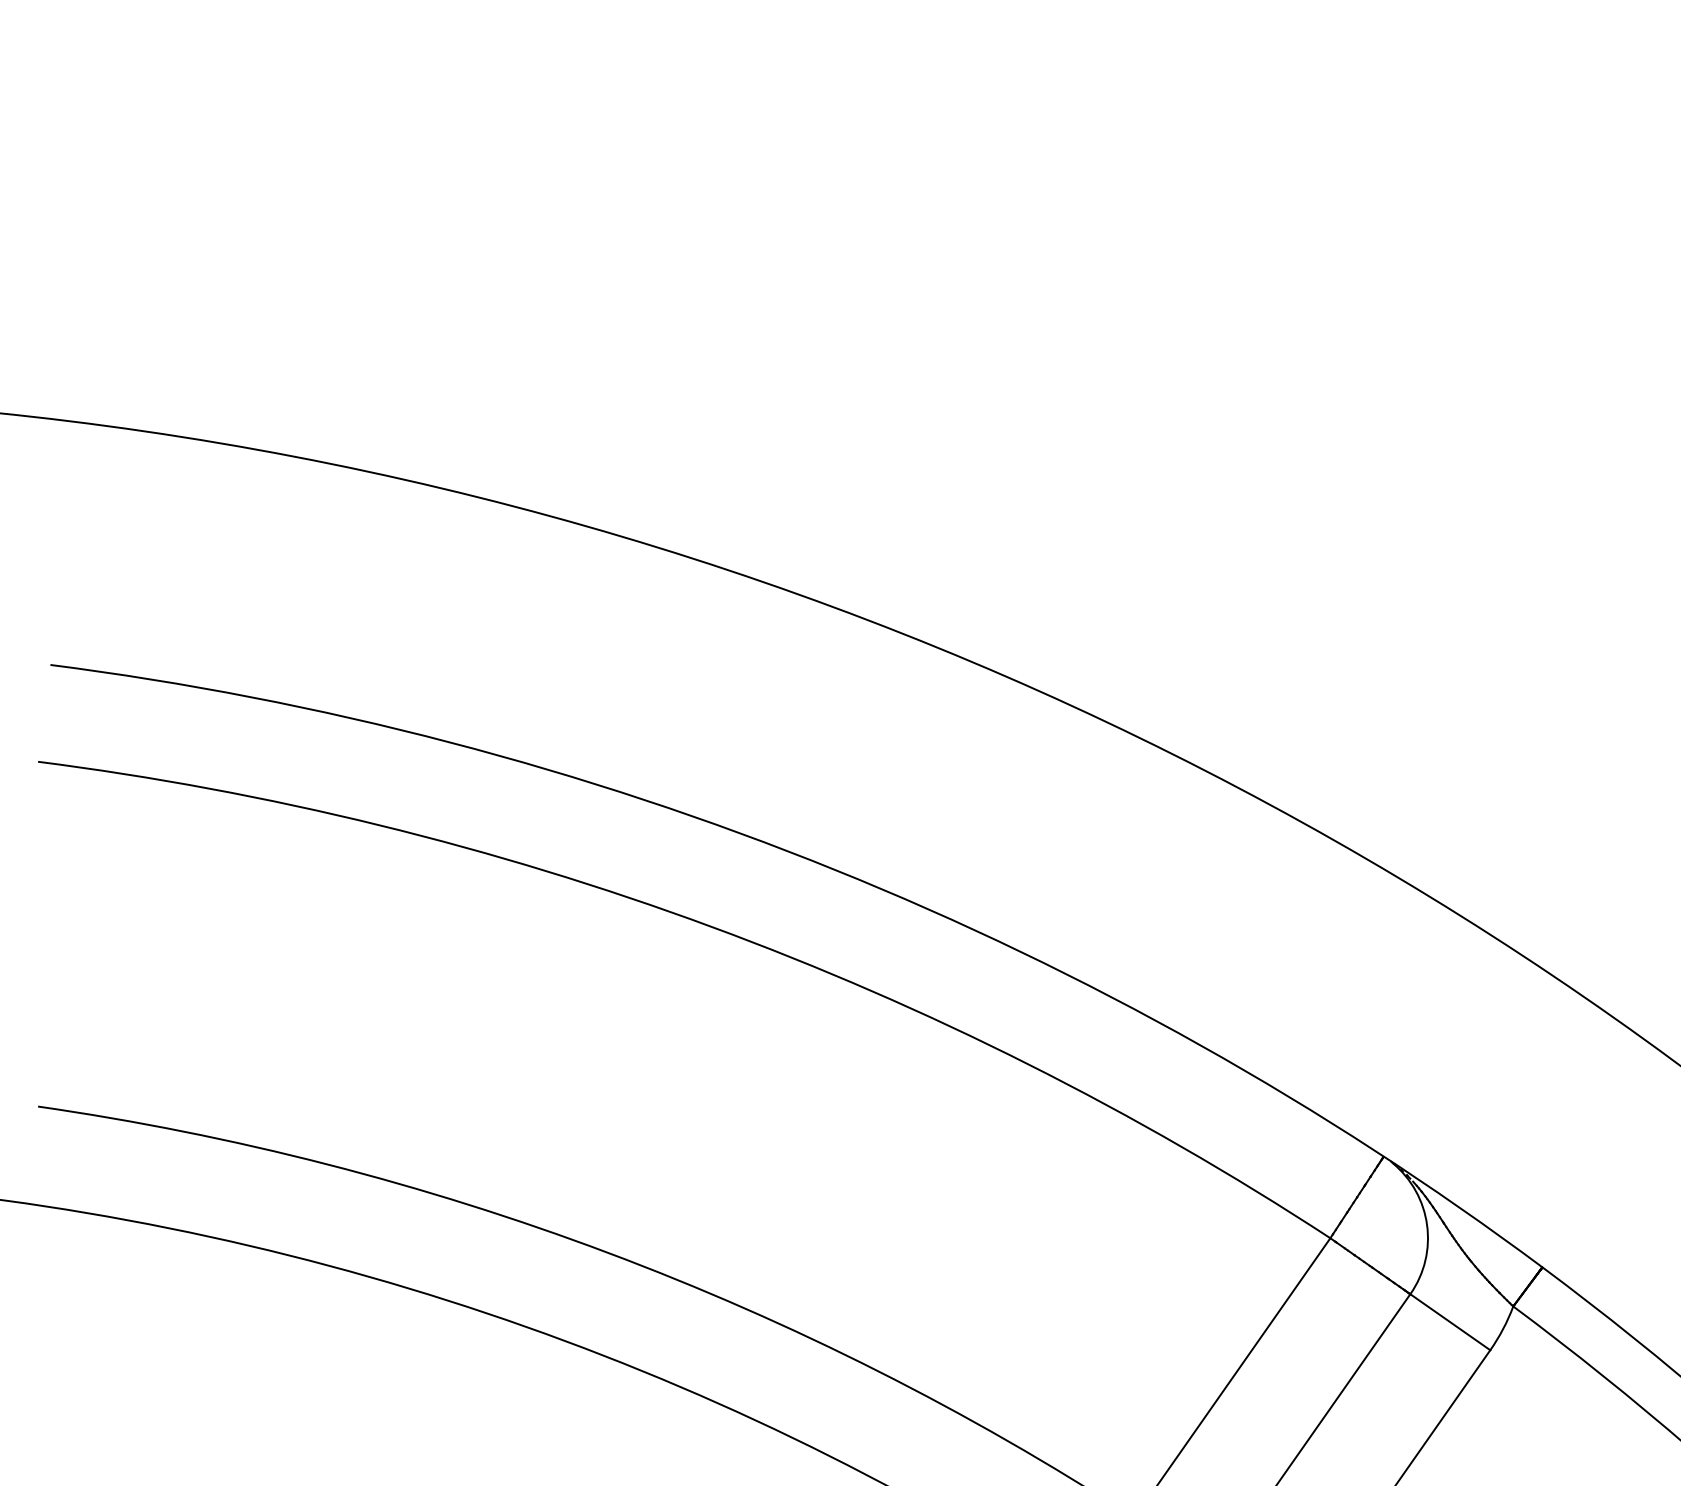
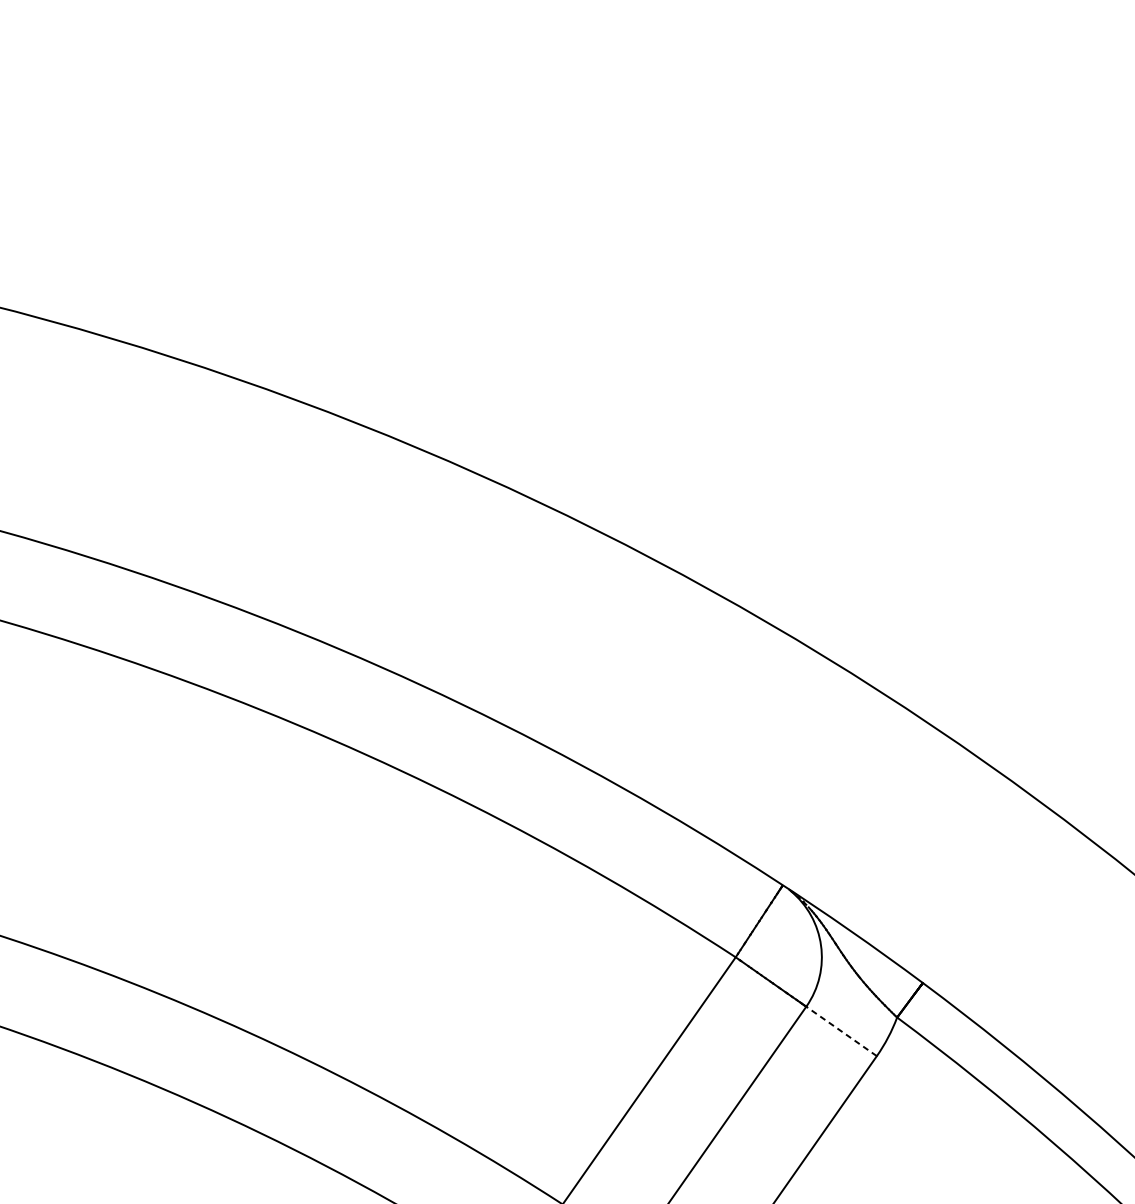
line: (1450, 1322) -> (841, 1031), solid -> dashed

